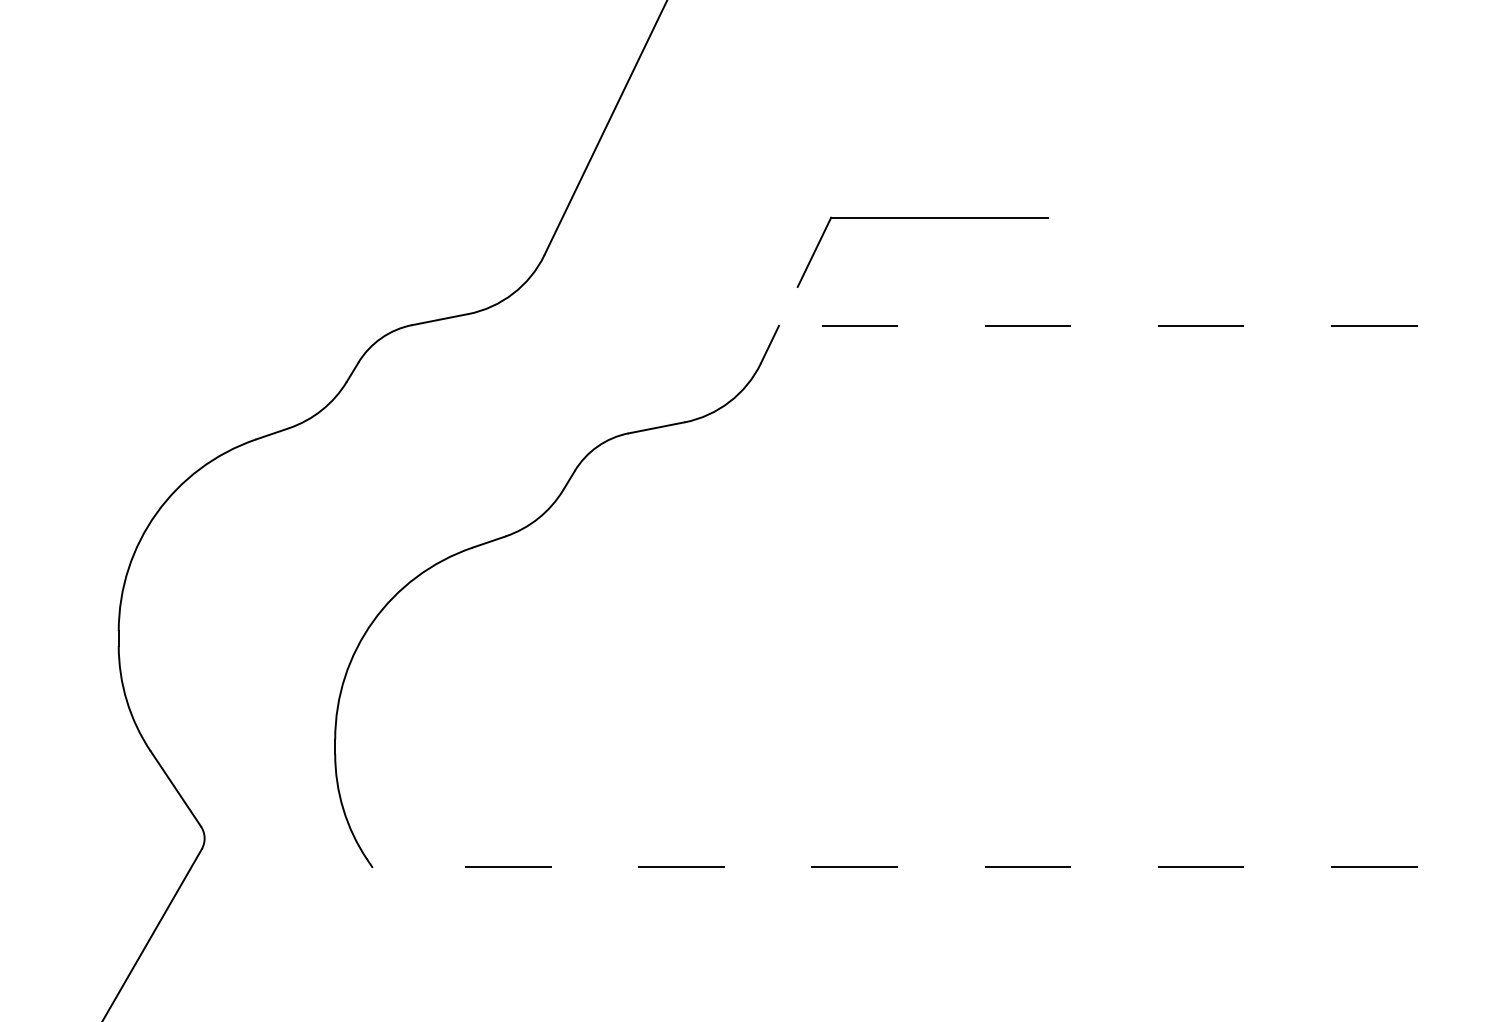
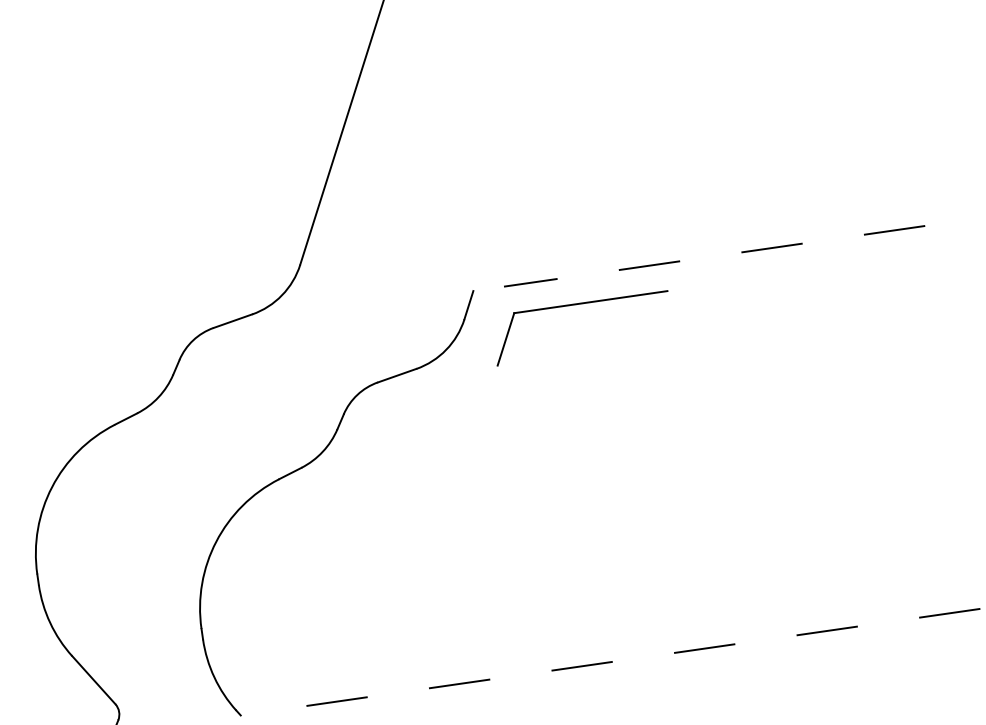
part: (922, 218) -> (578, 304), moved

